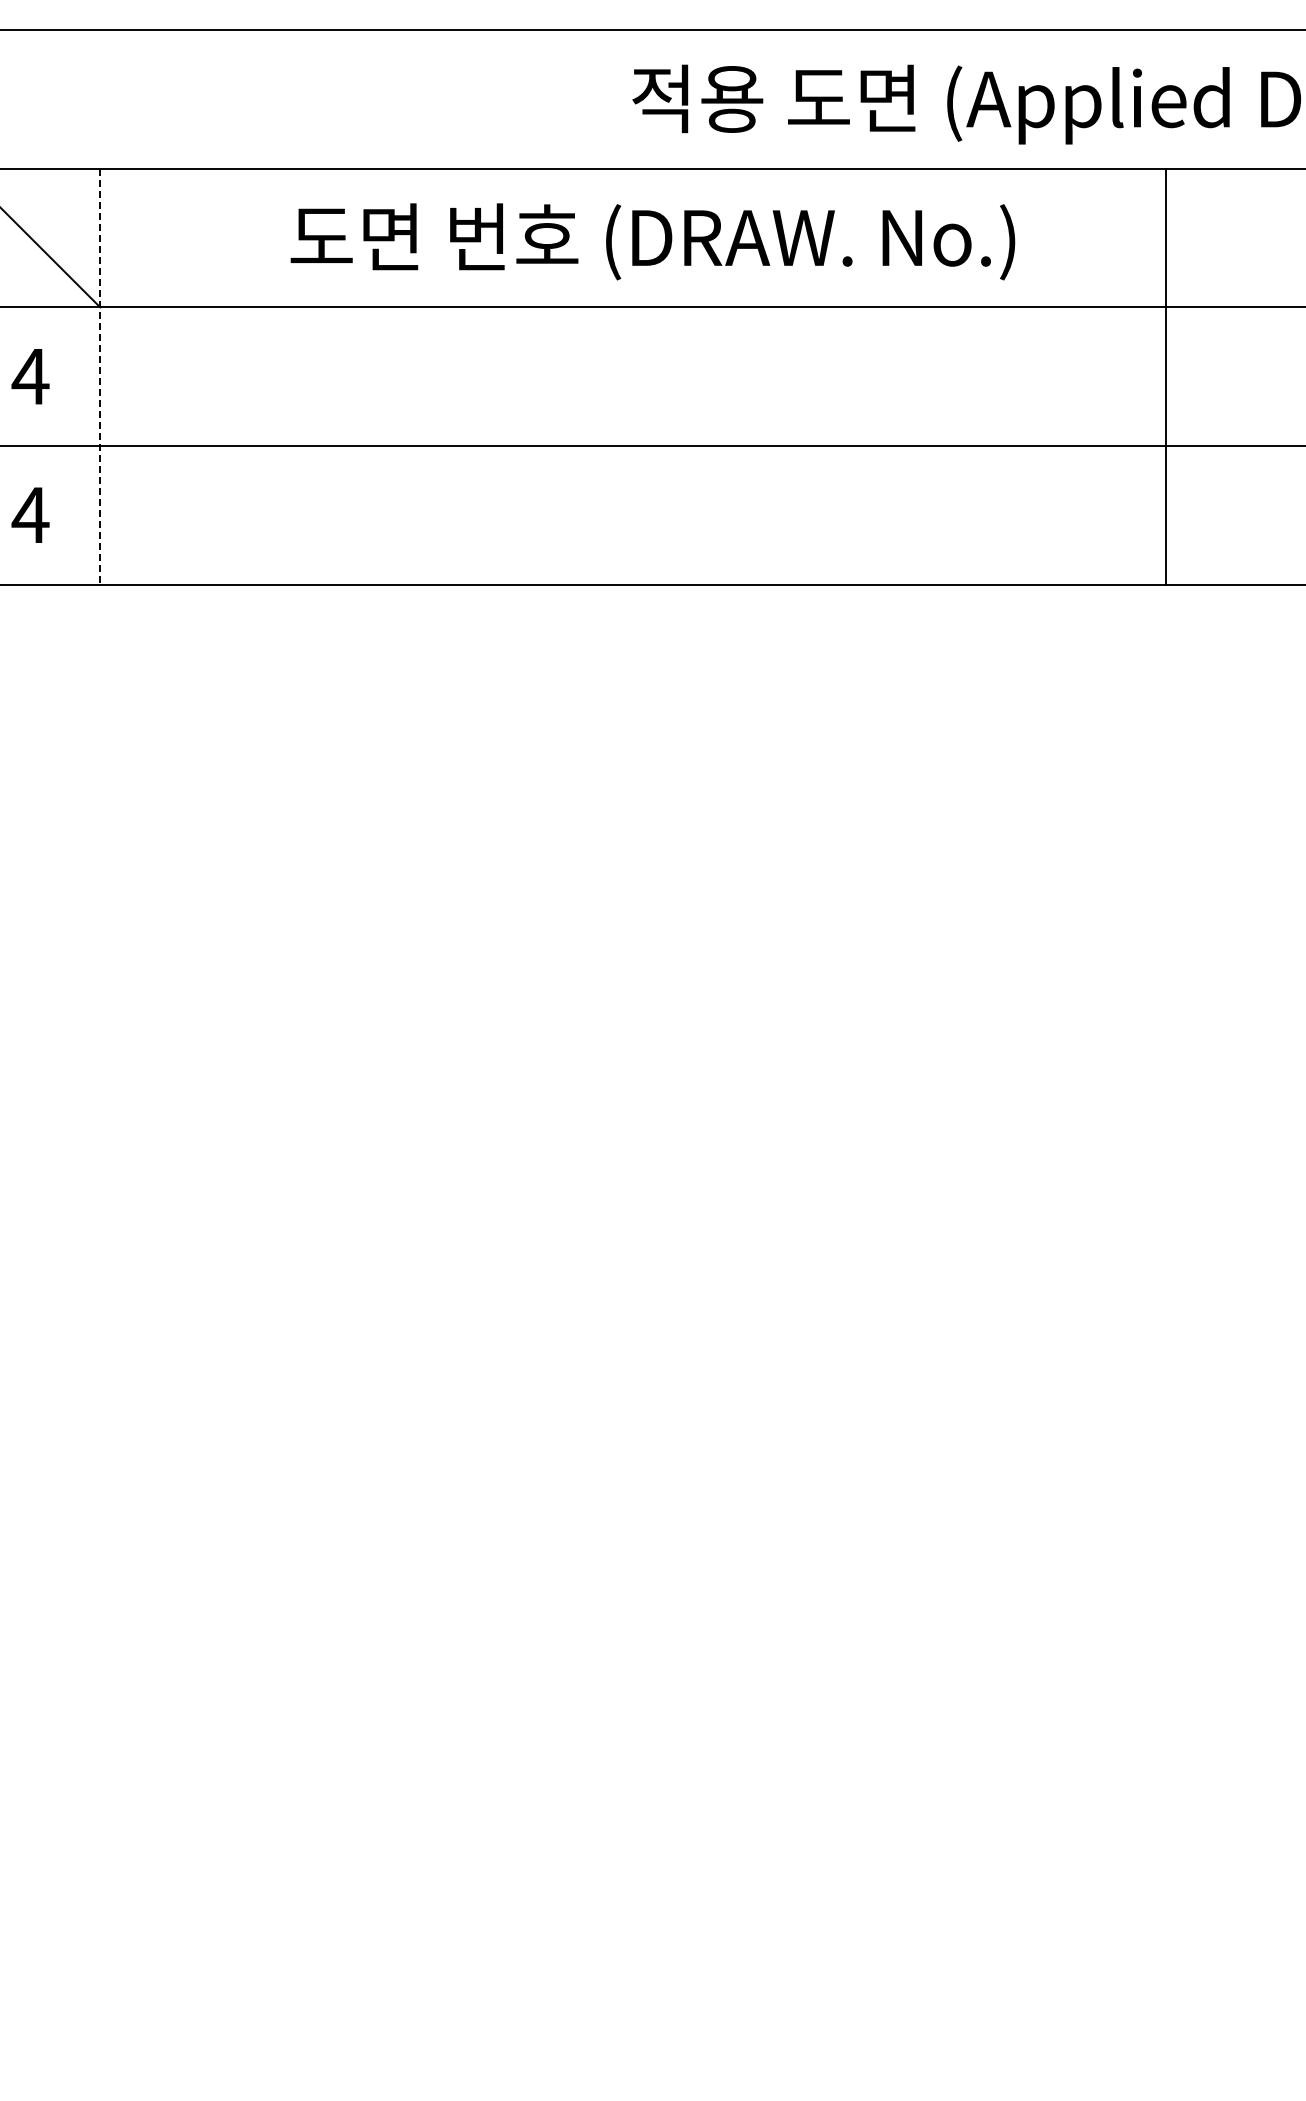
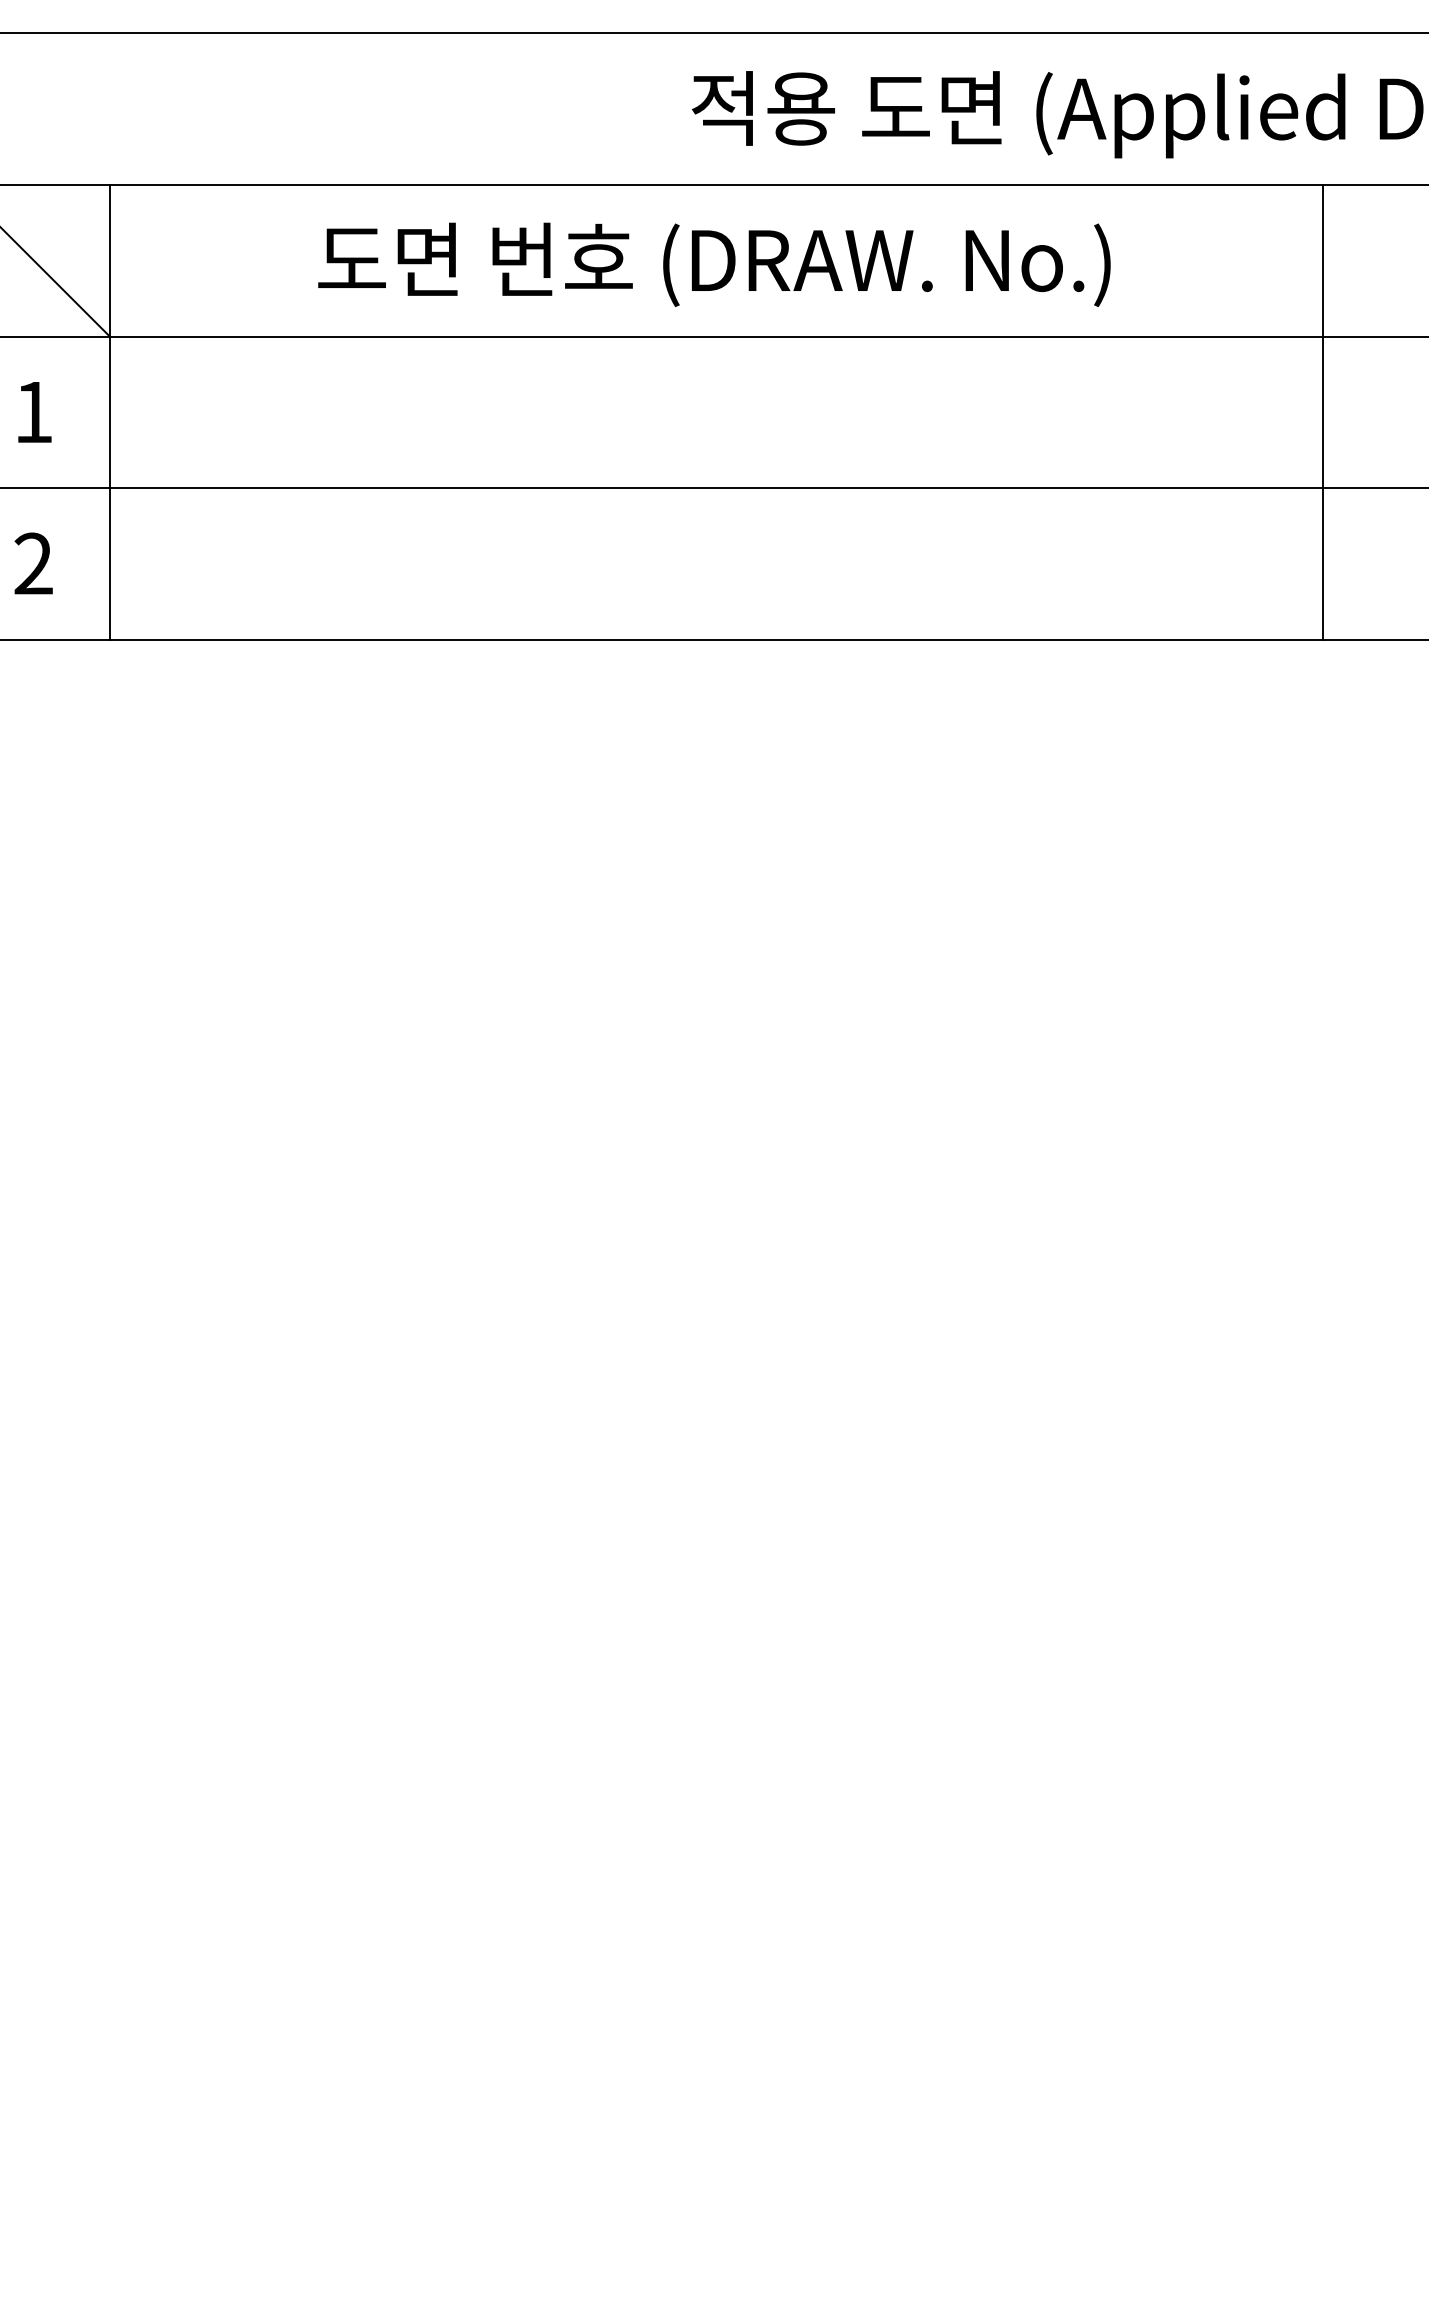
text: (30, 376) -> (33, 412), 4 -> 1
line: (100, 376) -> (110, 412), dashed -> solid
line: (1165, 376) -> (1322, 412), moved
text: (30, 514) -> (33, 563), 4 -> 2

